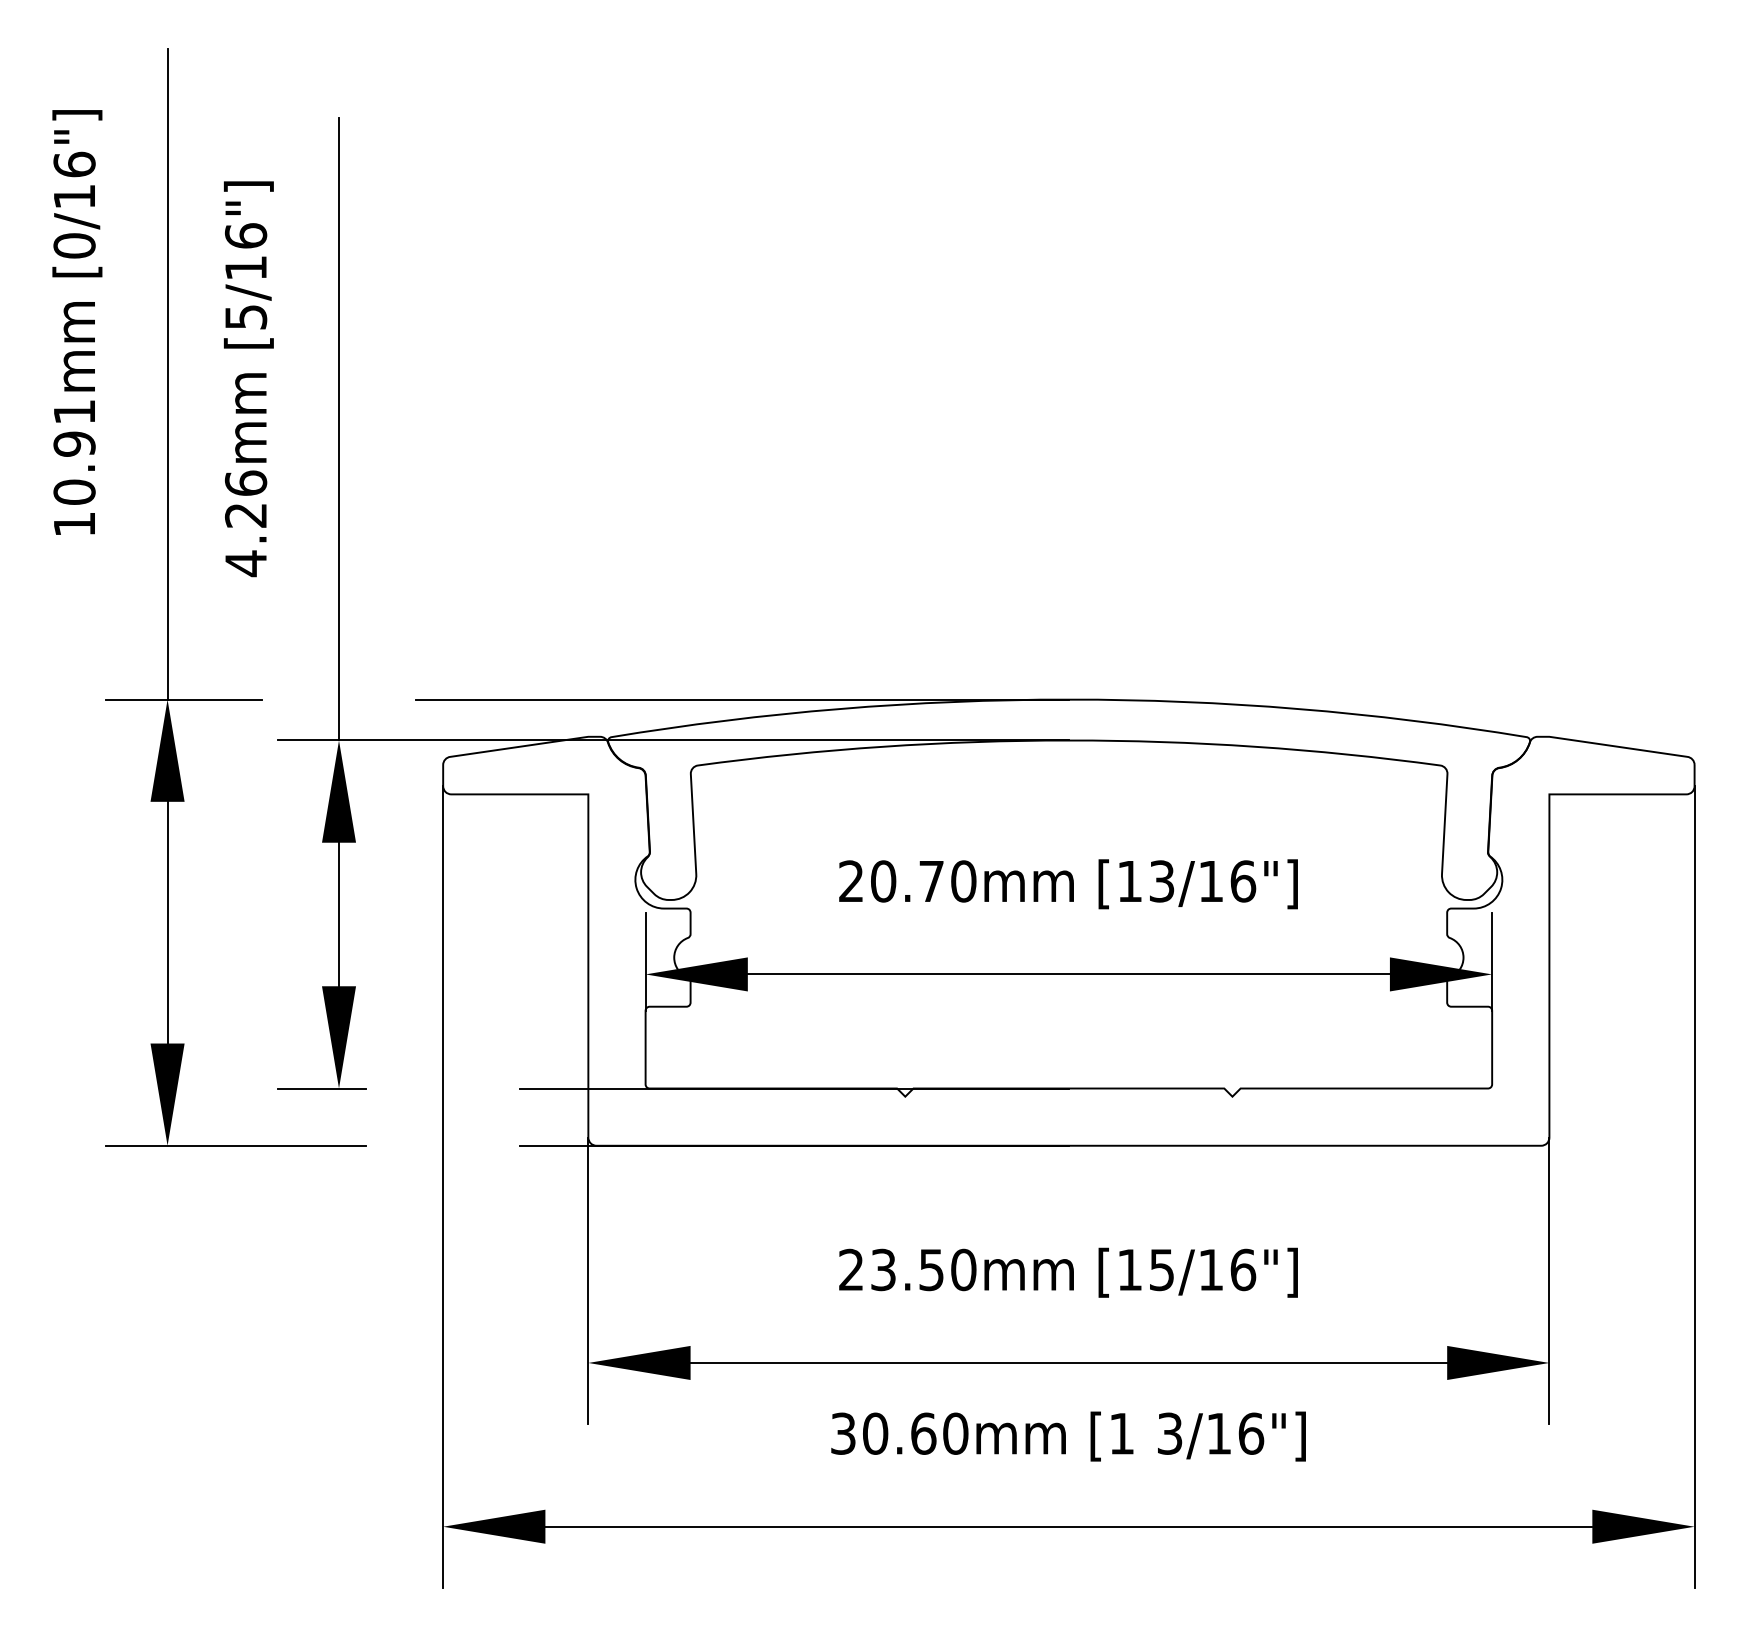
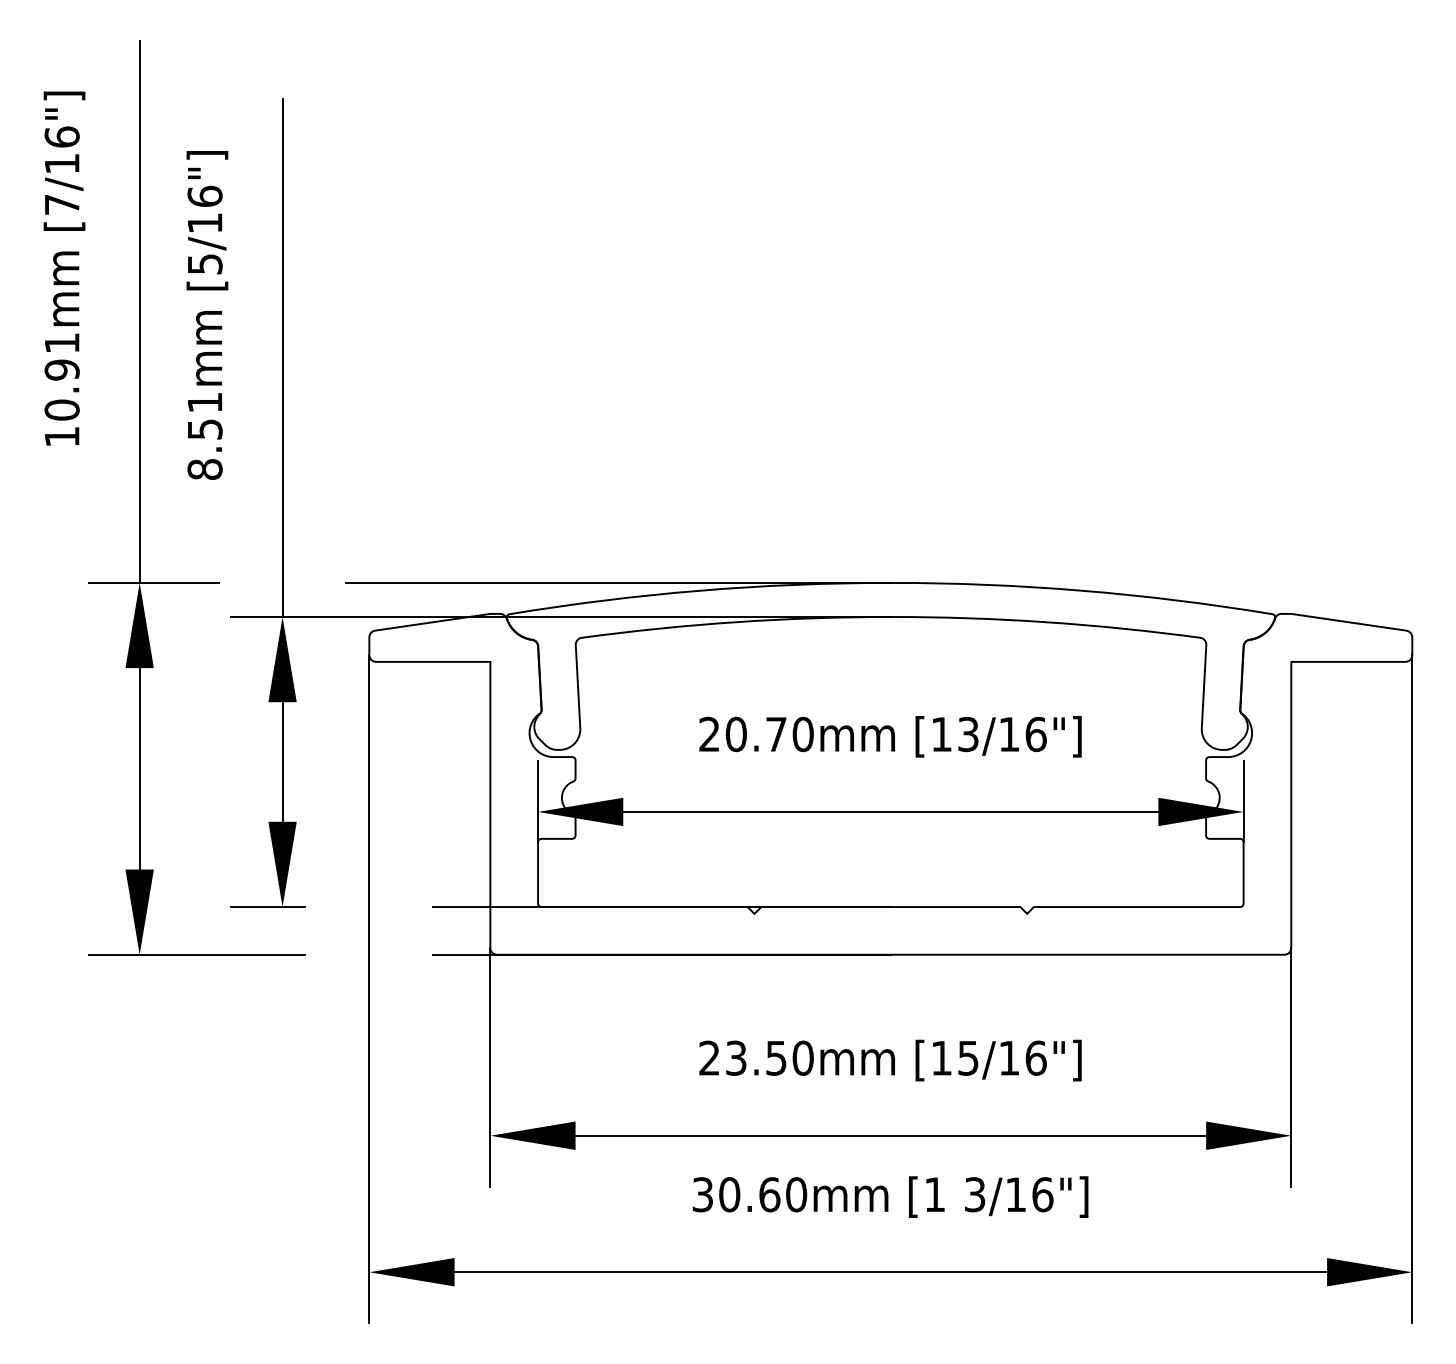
text: (74, 245) -> (62, 204), [0/16"] -> [7/16"]
text: (245, 523) -> (204, 436), 4.26mm -> 8.51mm

